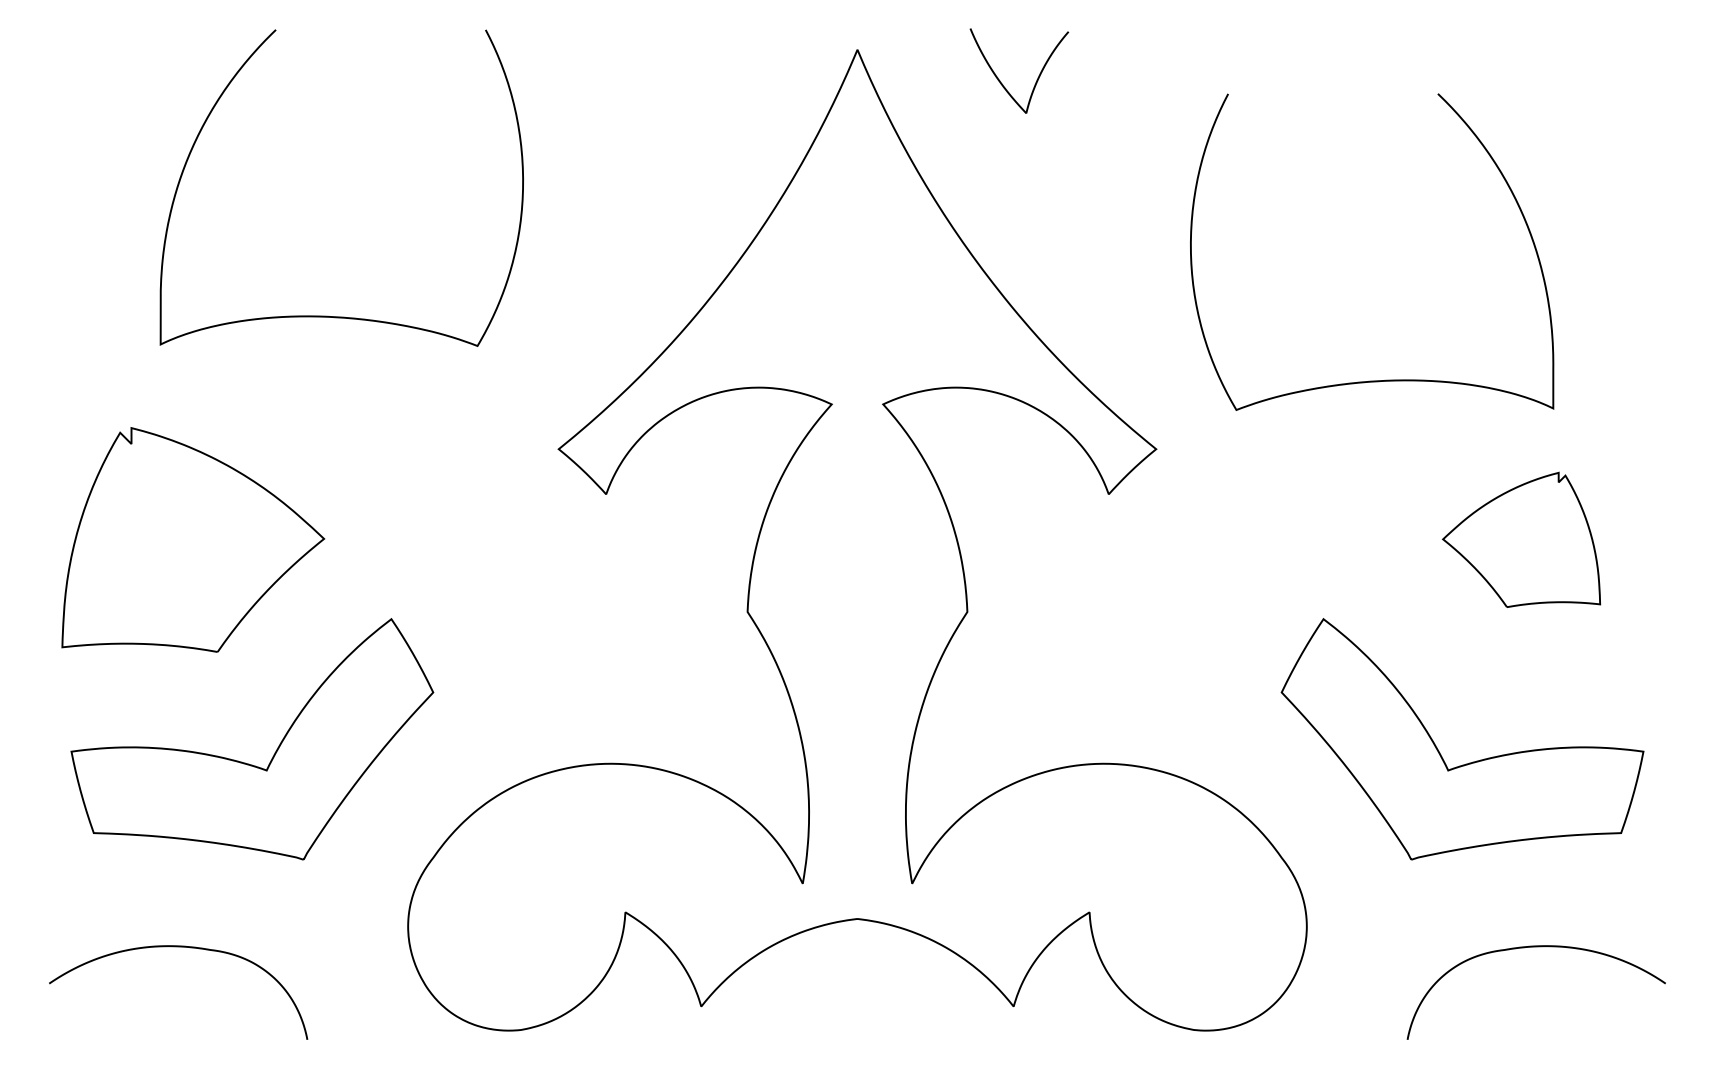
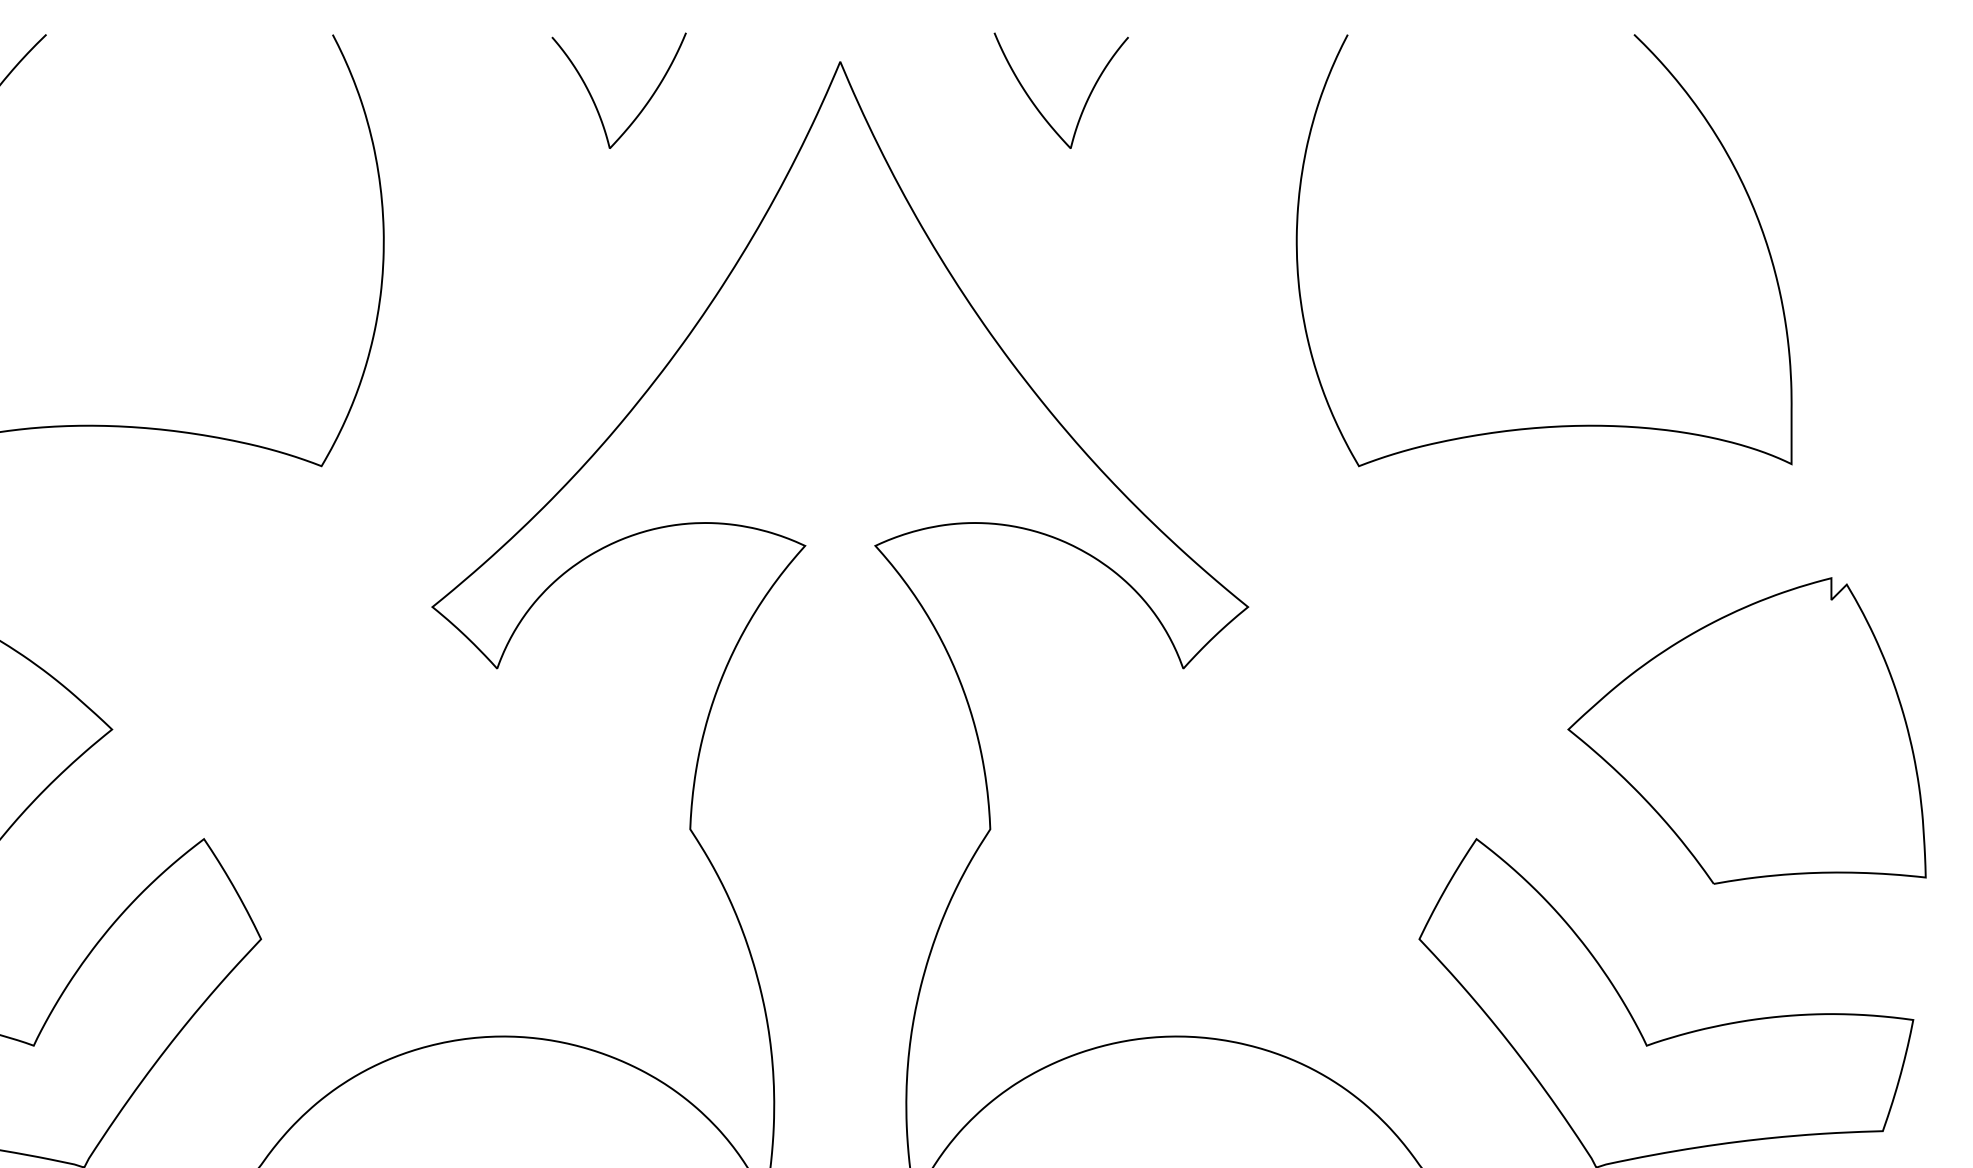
curve: (678, 79) -> (595, 102), added
curve: (1385, 379) -> (1562, 424), moved
part: (1521, 539) -> (1746, 730), size x1.67

